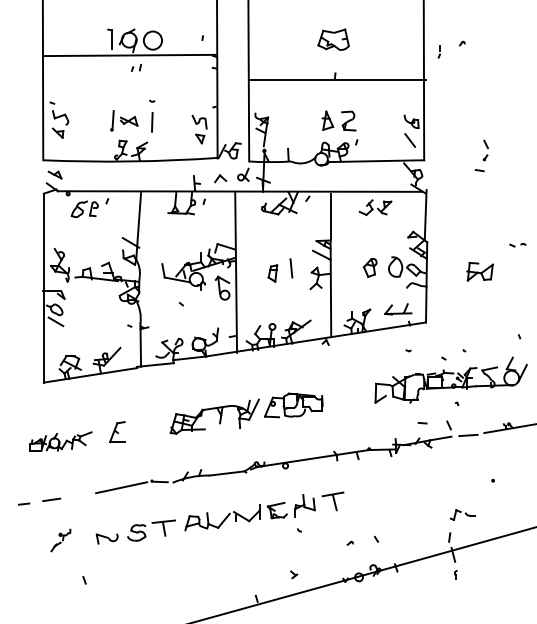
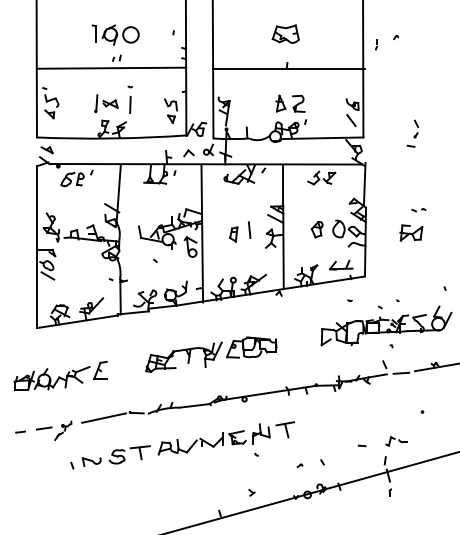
line: (129, 55) -> (110, 68), moved
part: (517, 244) -> (418, 209), moved
line: (422, 423) -> (361, 446), moved
part: (60, 441) -> (51, 378), size x1.43
part: (60, 540) -> (62, 430), moved
line: (84, 580) -> (72, 465), moved

